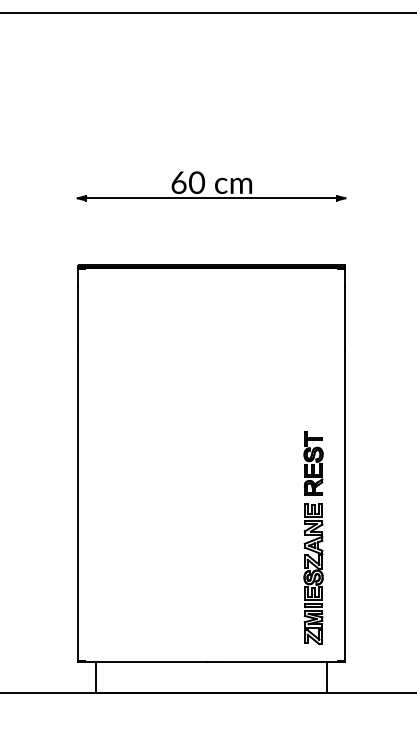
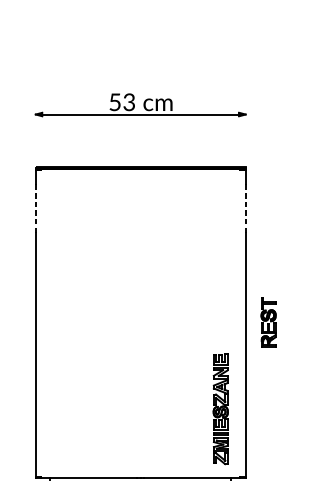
text: (188, 182) -> (122, 102), 60 -> 53
line: (77, 319) -> (35, 209), solid -> dashed
line: (345, 319) -> (245, 209), solid -> dashed
part: (313, 463) -> (268, 322), moved

